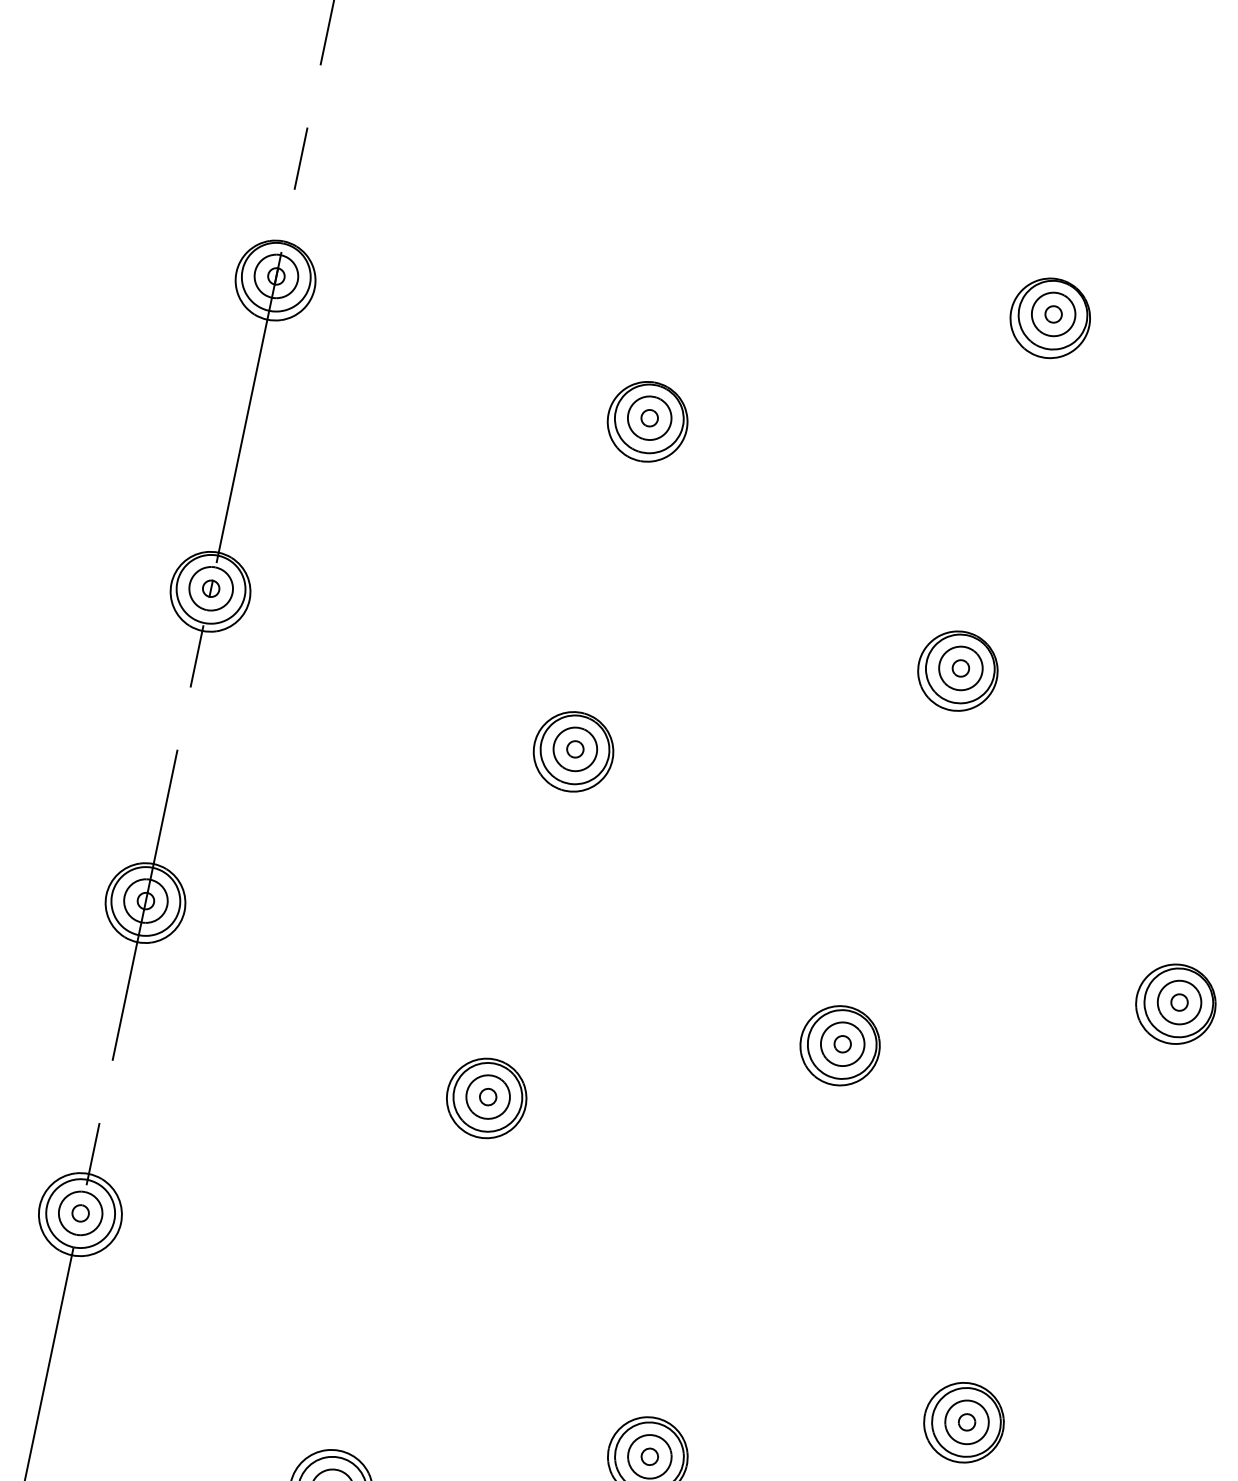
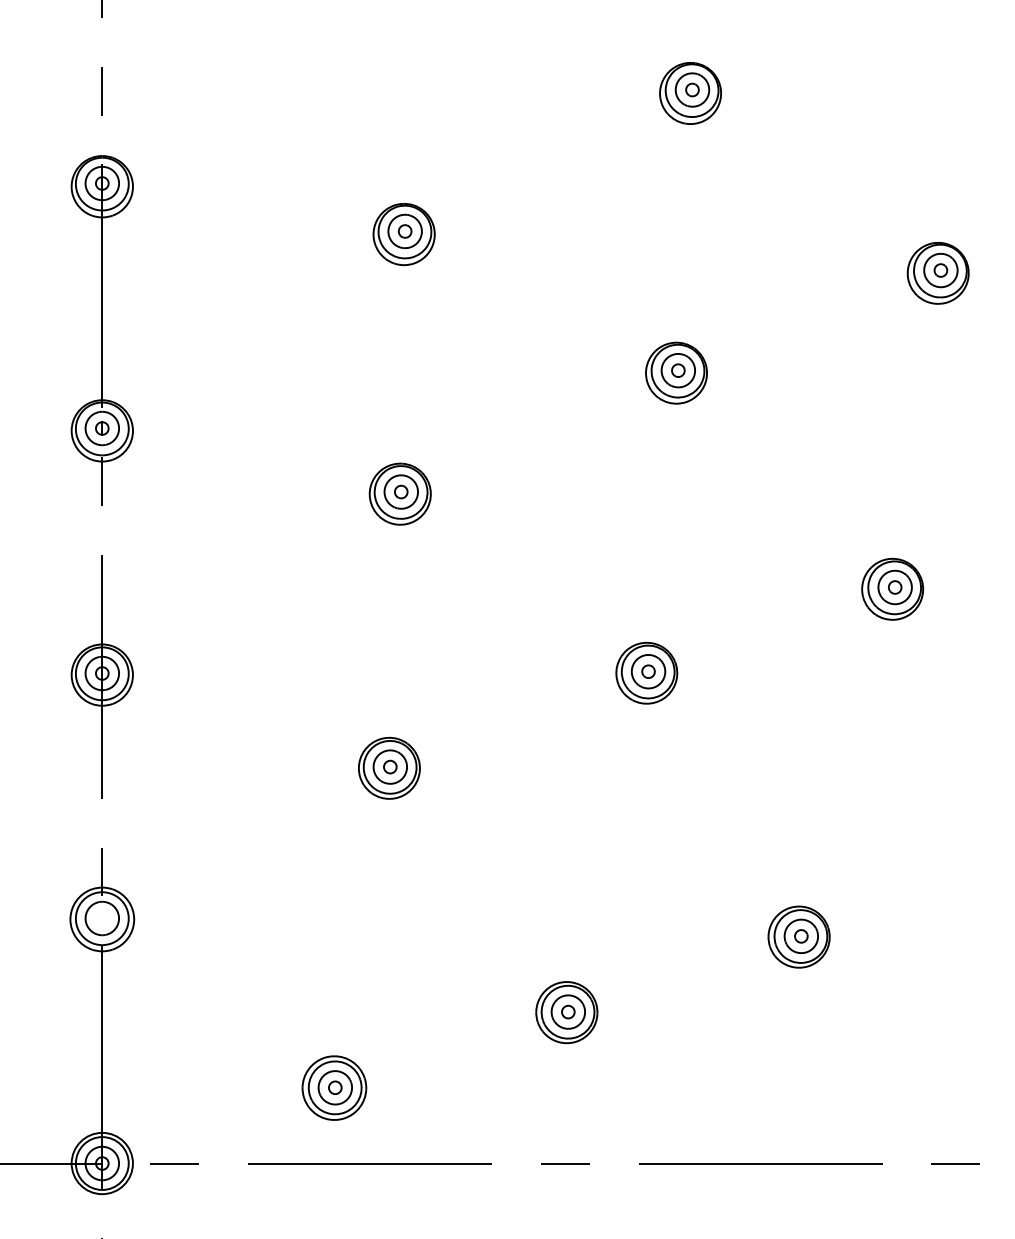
part: (80, 1213) -> (102, 918), removed

